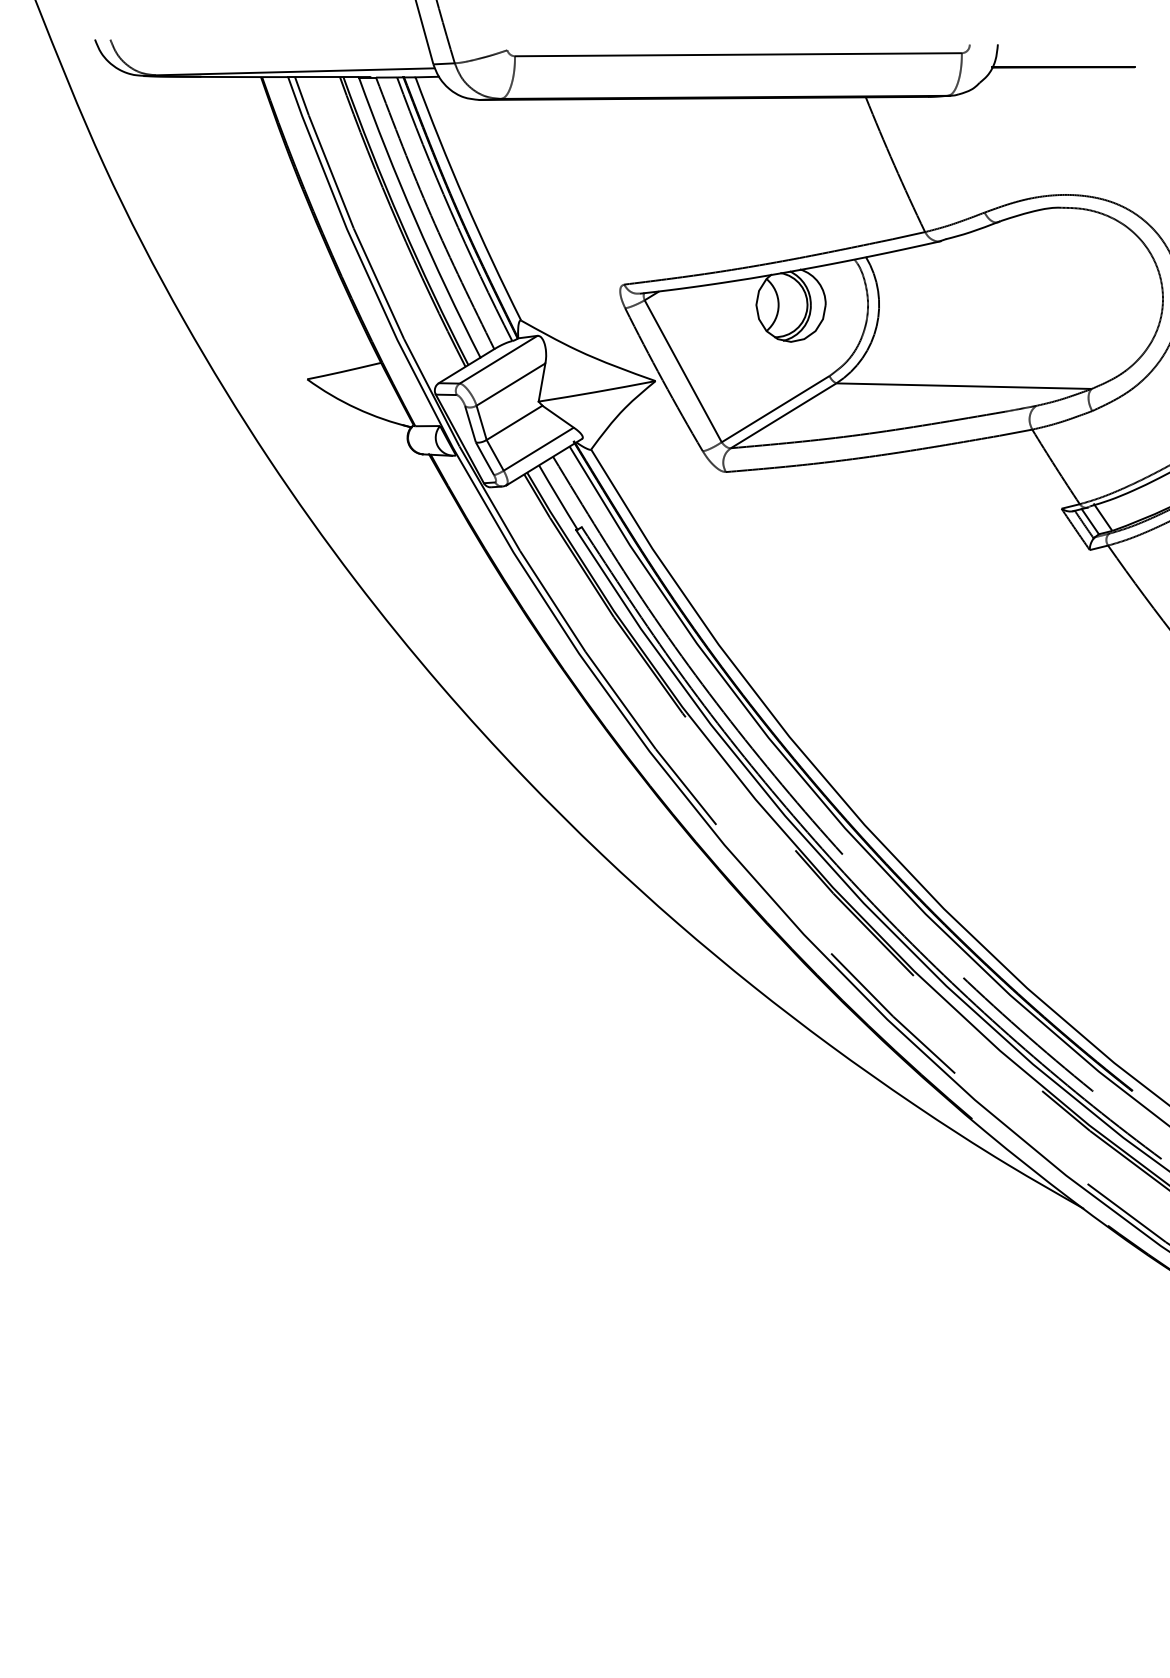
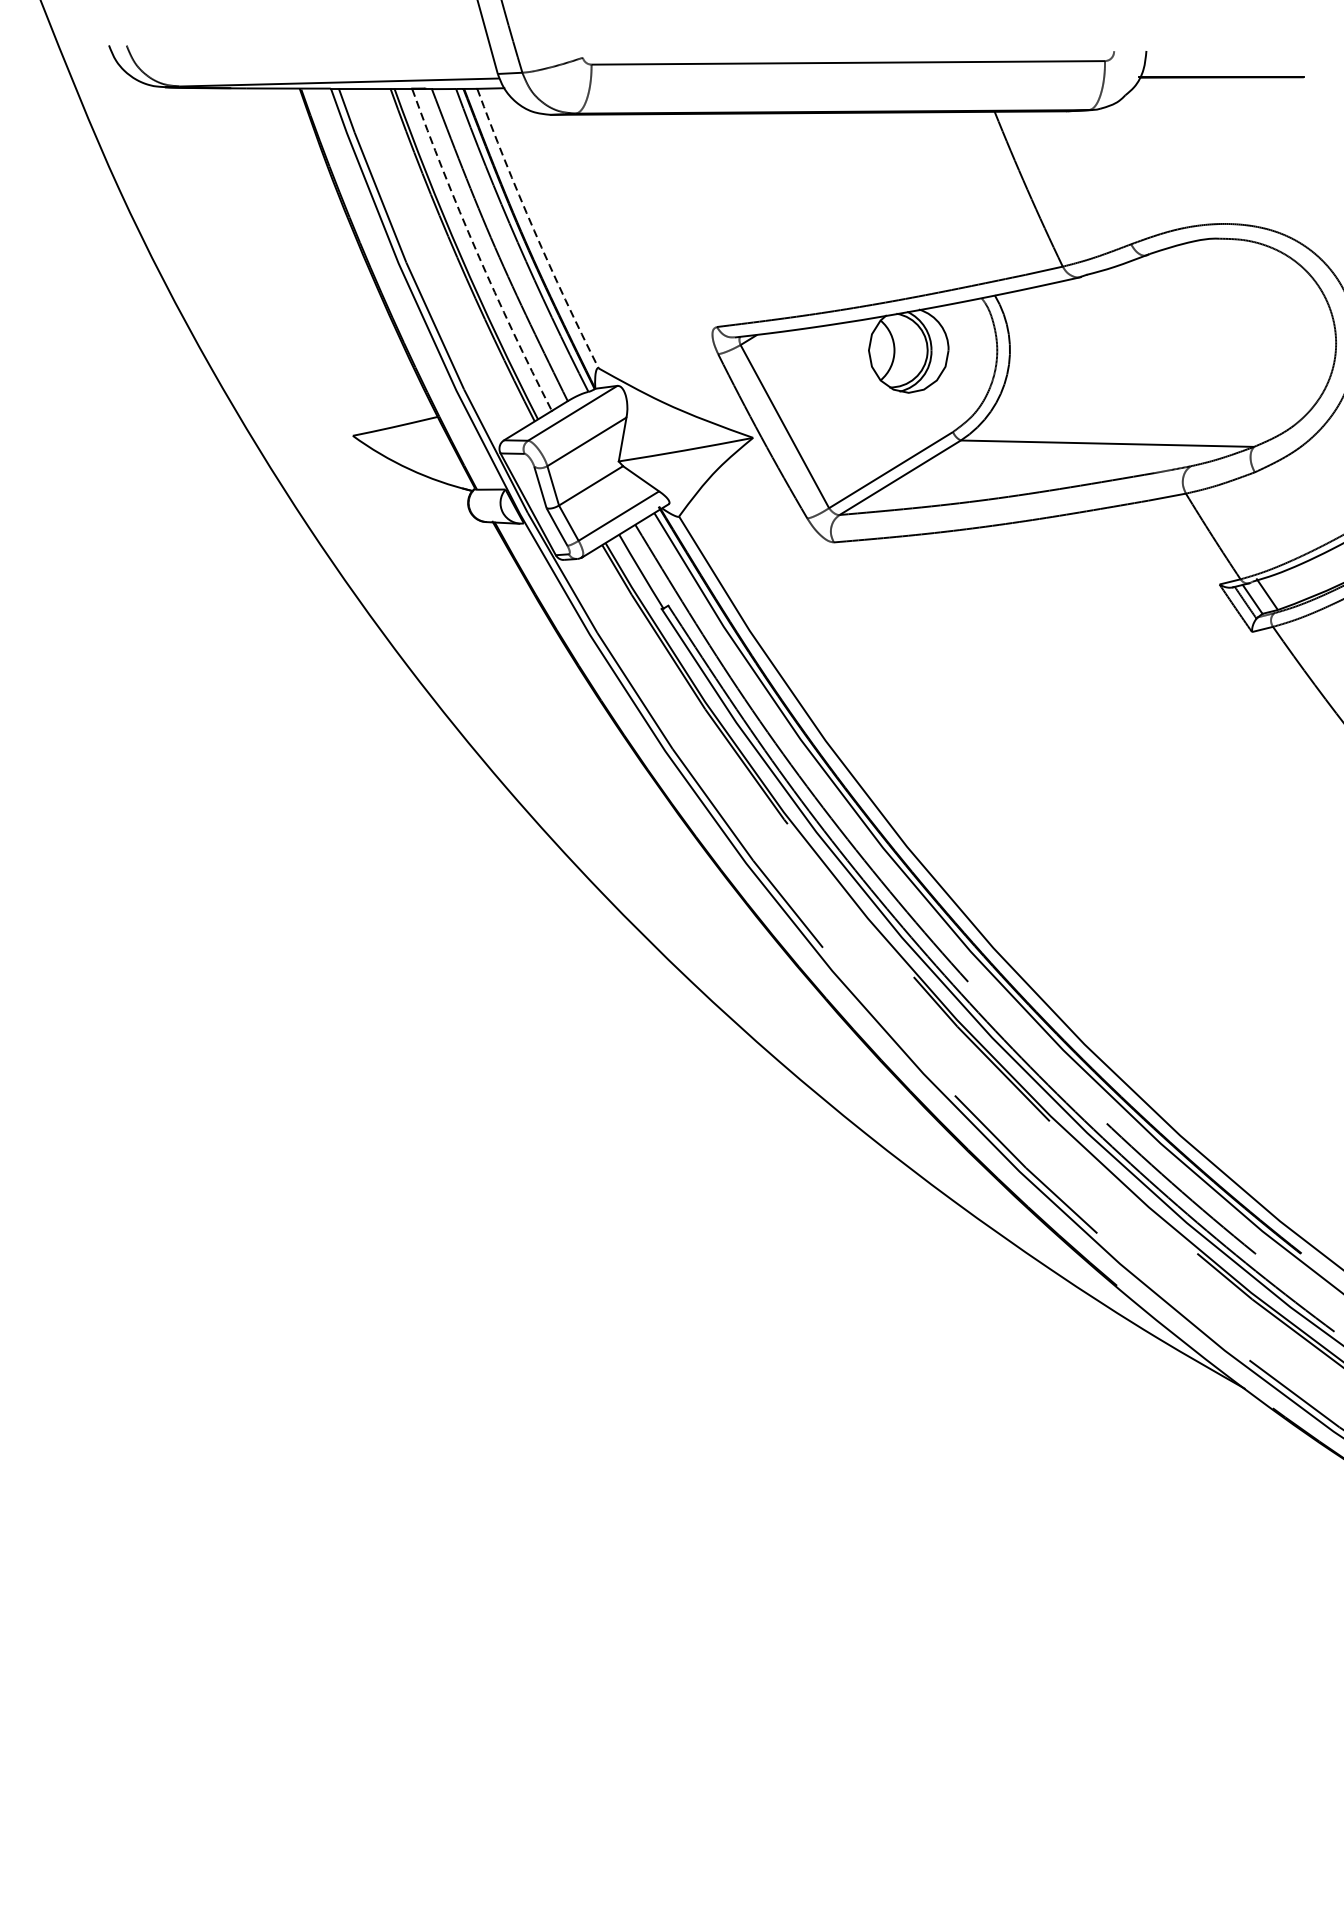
arc: (464, 200) -> (533, 230), solid -> dashed
arc: (415, 219) -> (477, 252), solid -> dashed

